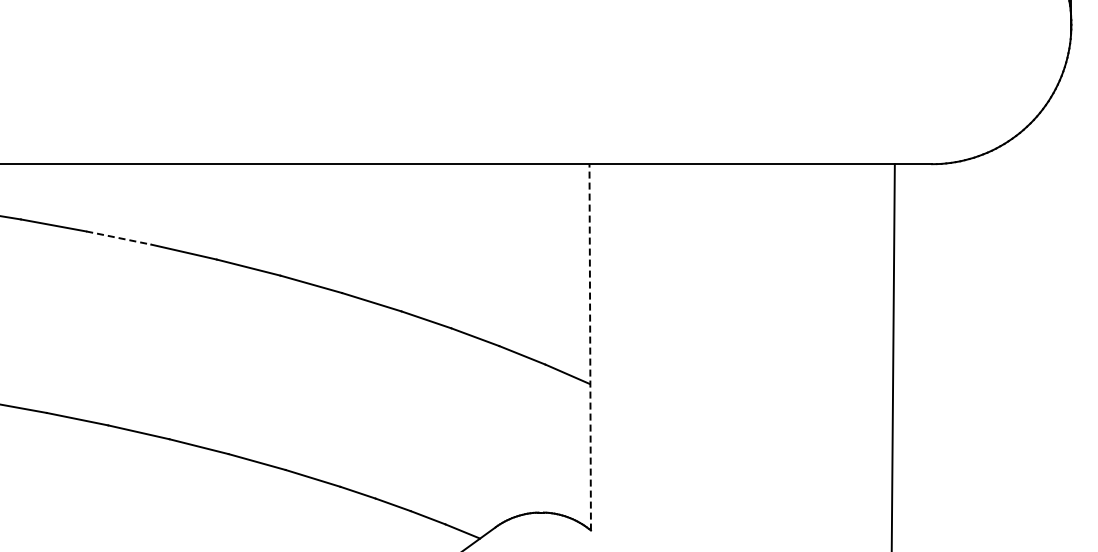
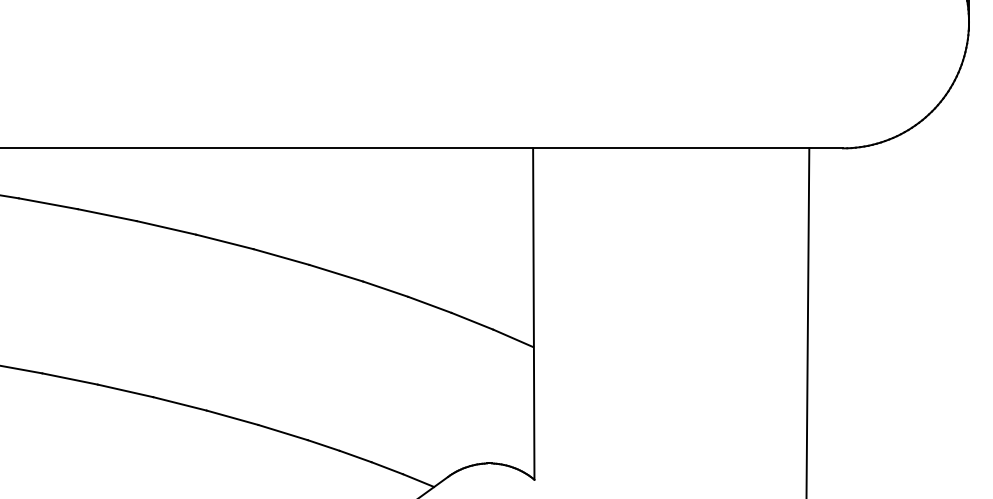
line: (119, 238) -> (108, 215), dashed -> solid
line: (590, 346) -> (534, 313), dashed -> solid

